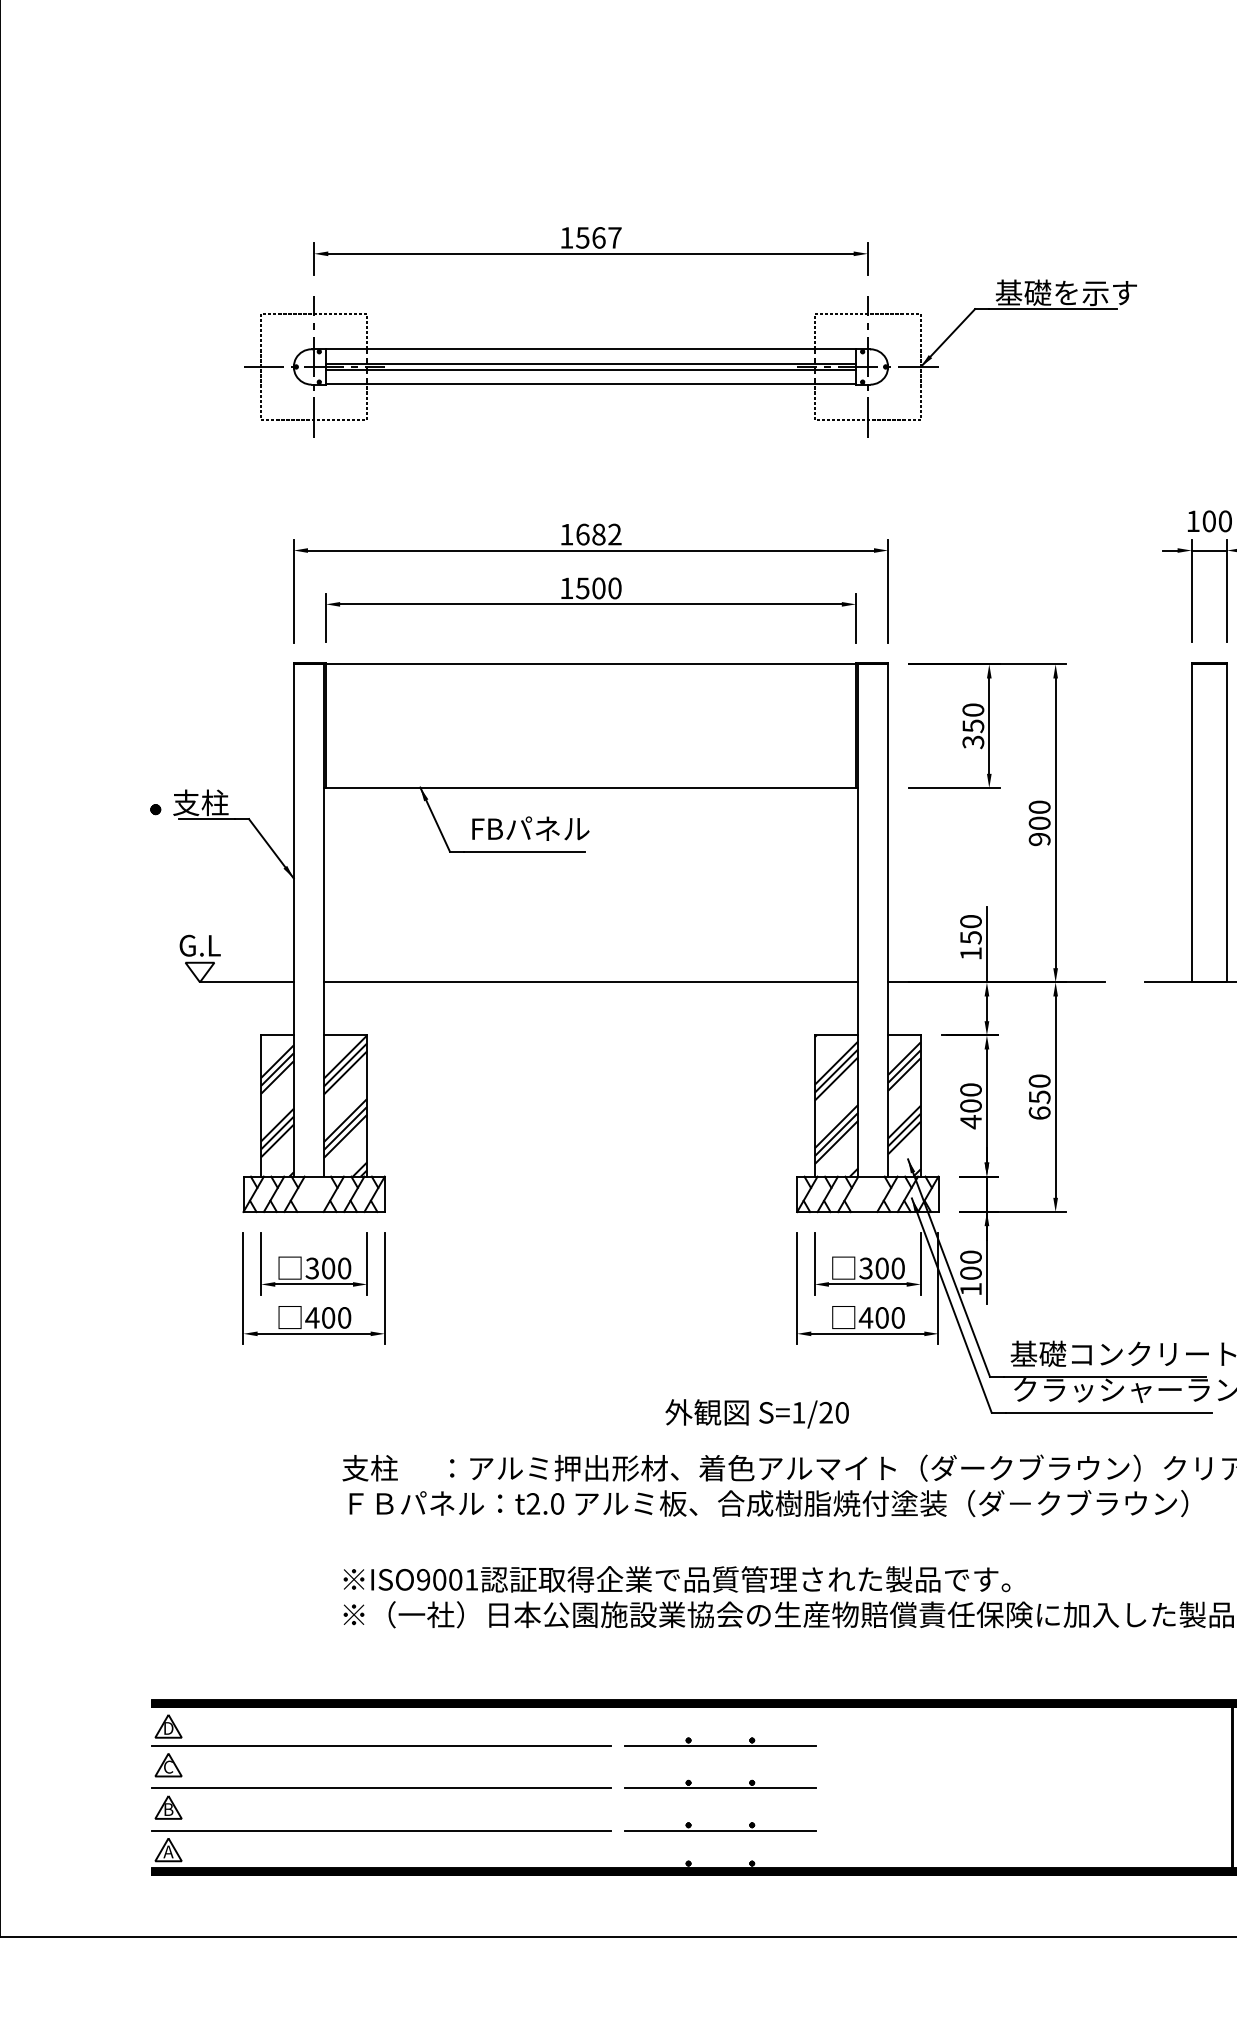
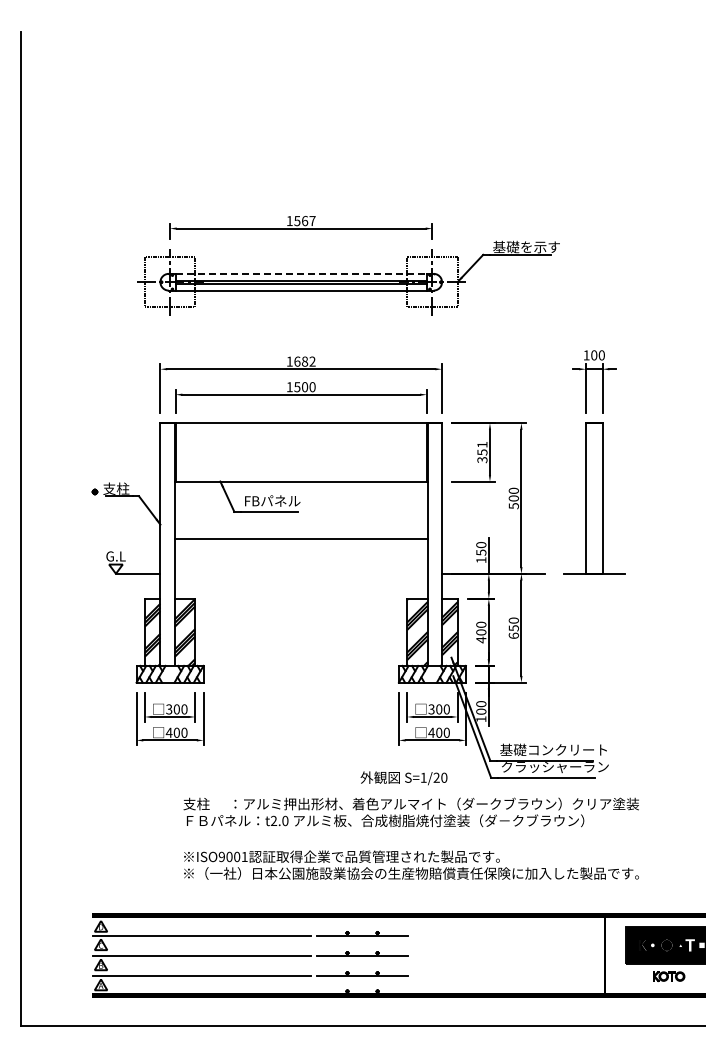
line: (591, 348) -> (301, 273), solid -> dashed
text: (973, 709) -> (482, 444), 350 -> 351
text: (1038, 840) -> (513, 506), 900 -> 500
line: (589, 981) -> (300, 538), moved
text: (756, 1414) -> (403, 778), moved

